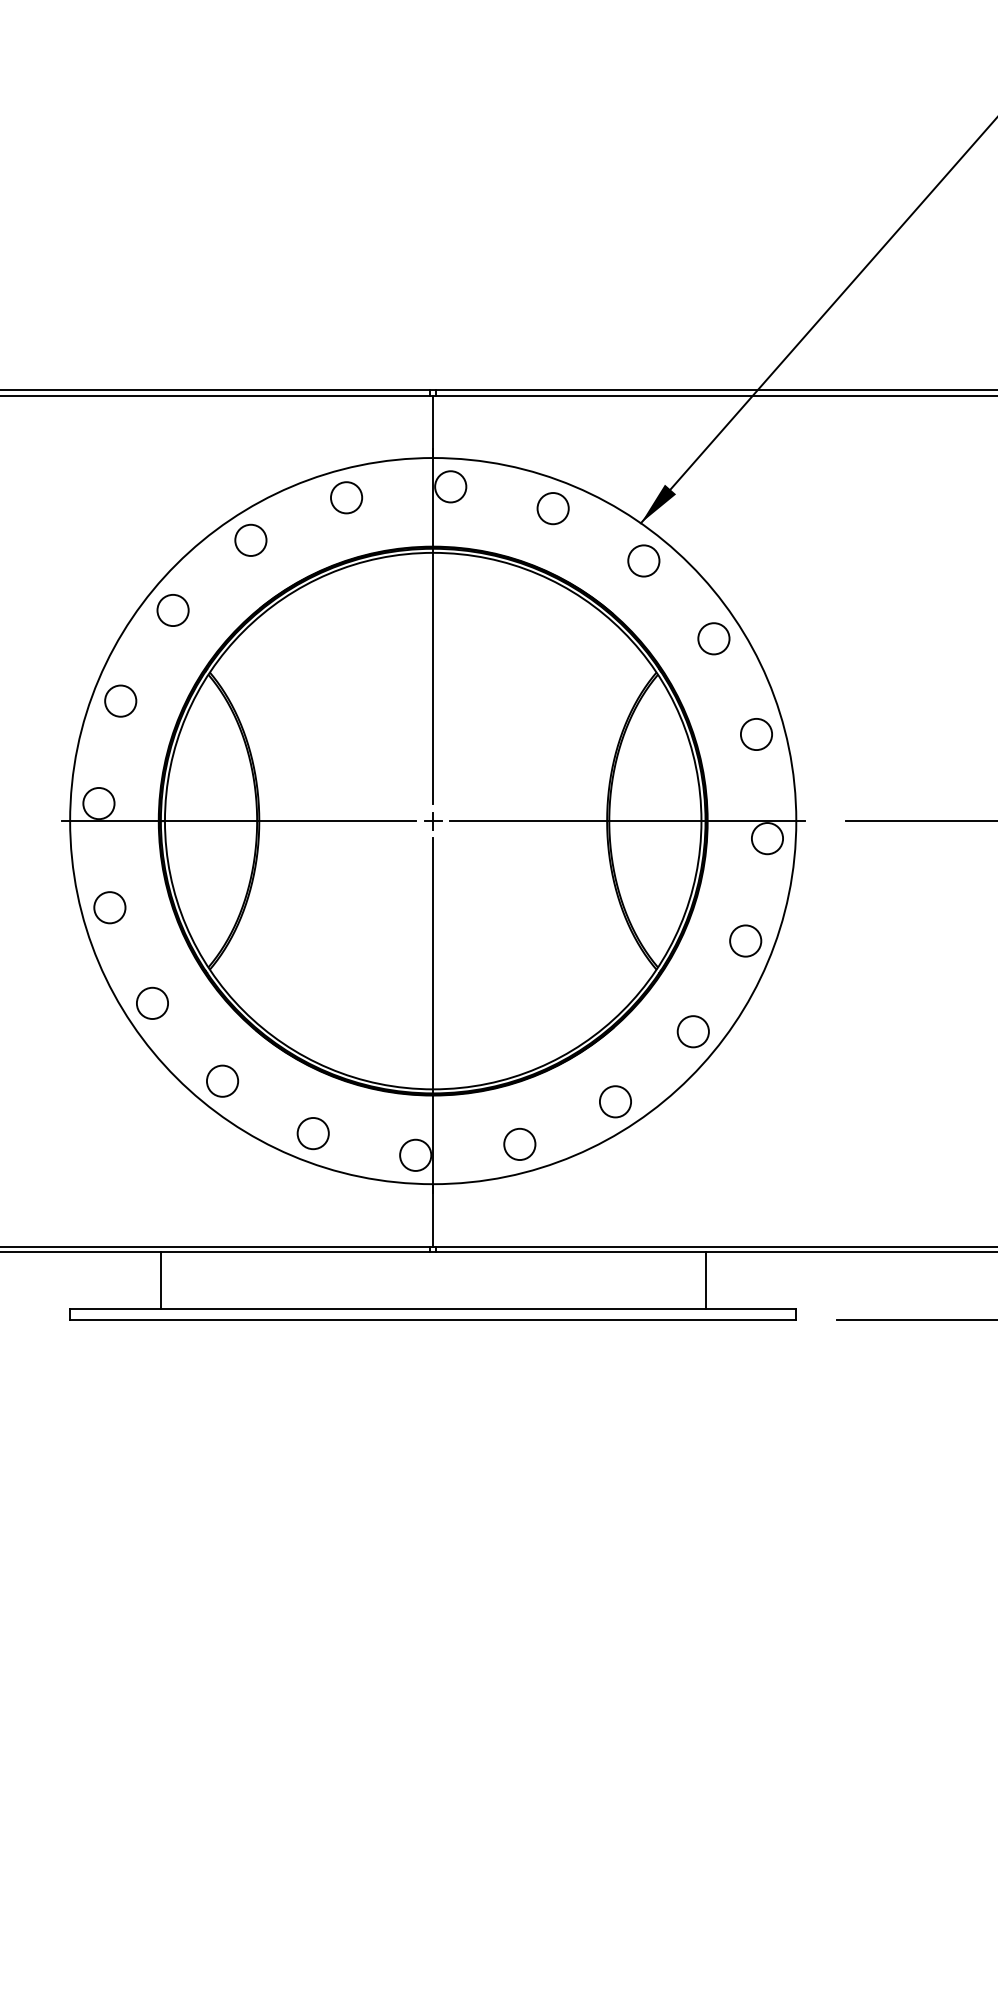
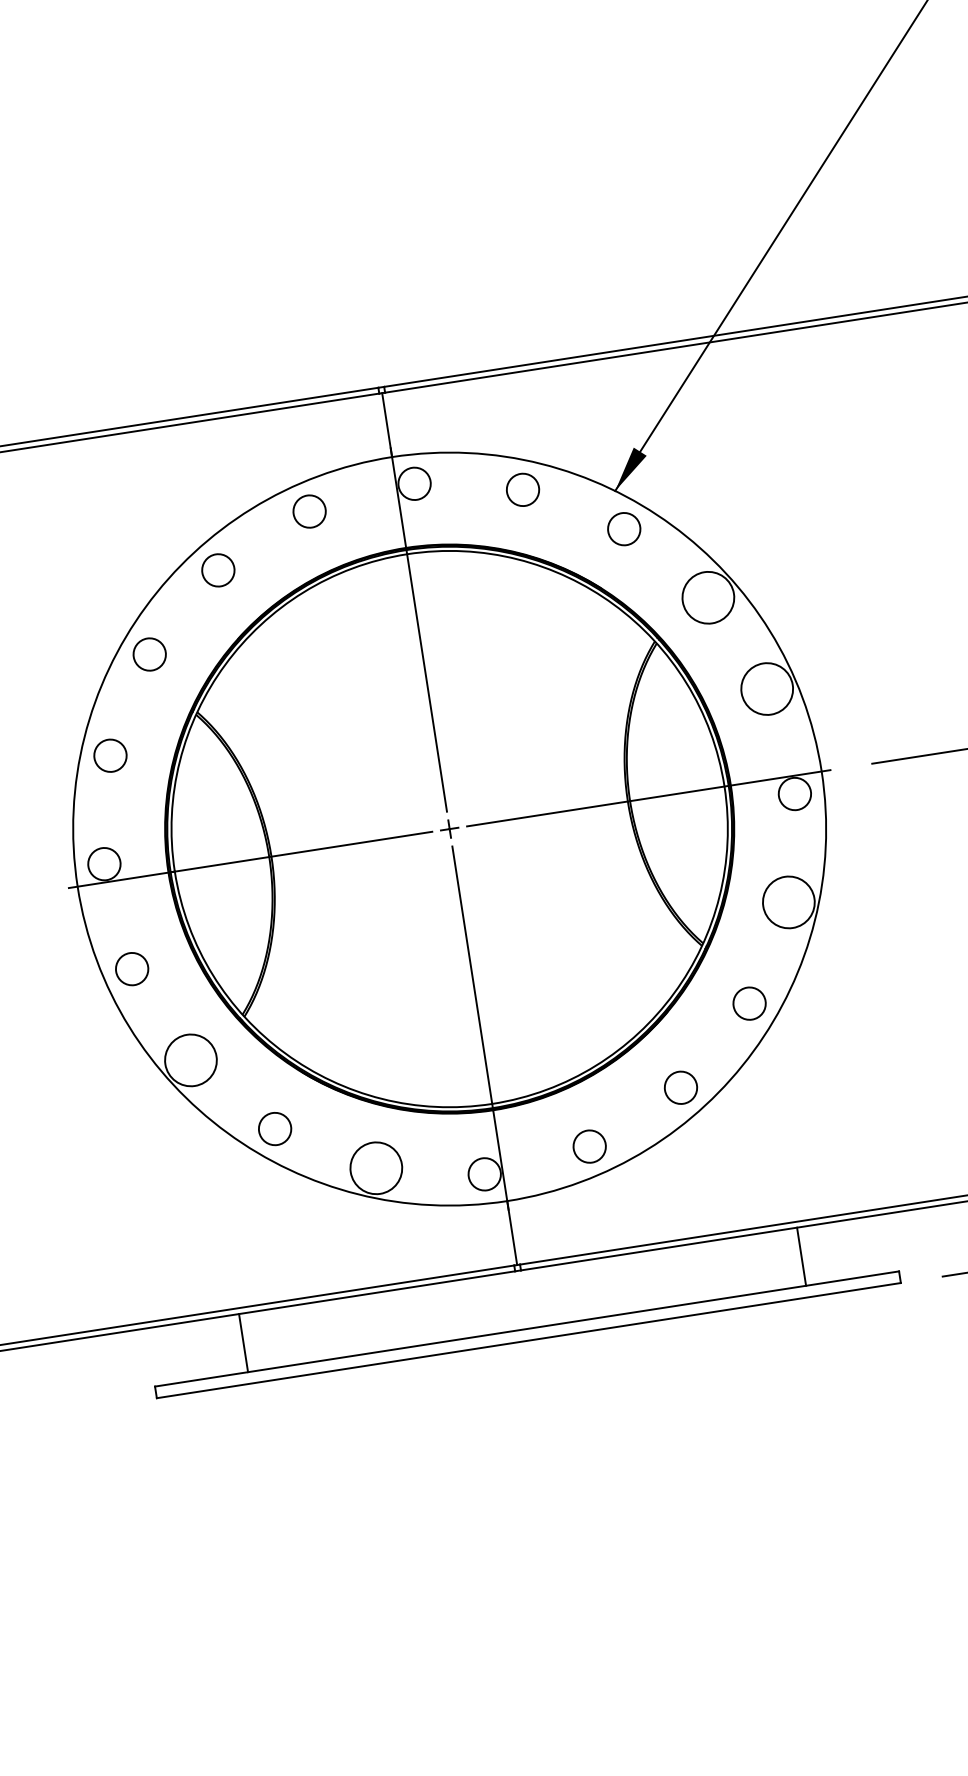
circle: (713, 638) -> (707, 597), size x1.6
circle: (756, 734) -> (767, 689), size x1.6
circle: (745, 940) -> (788, 901), size x1.6
circle: (152, 1003) -> (190, 1060), size x1.6
circle: (312, 1133) -> (375, 1168), size x1.6

